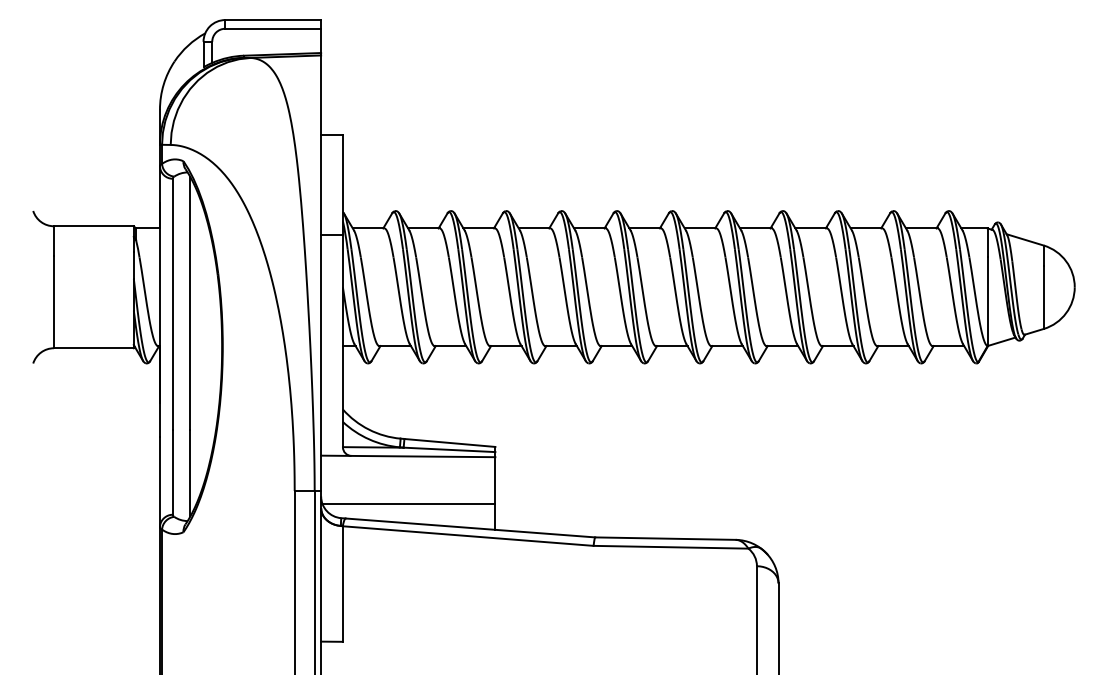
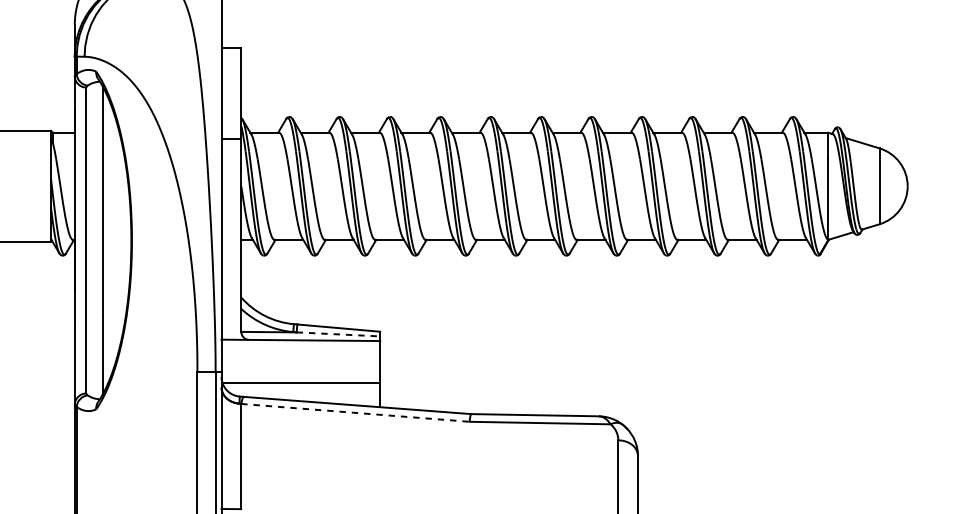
line: (449, 449) -> (338, 334), solid -> dashed
line: (468, 536) -> (355, 413), solid -> dashed

